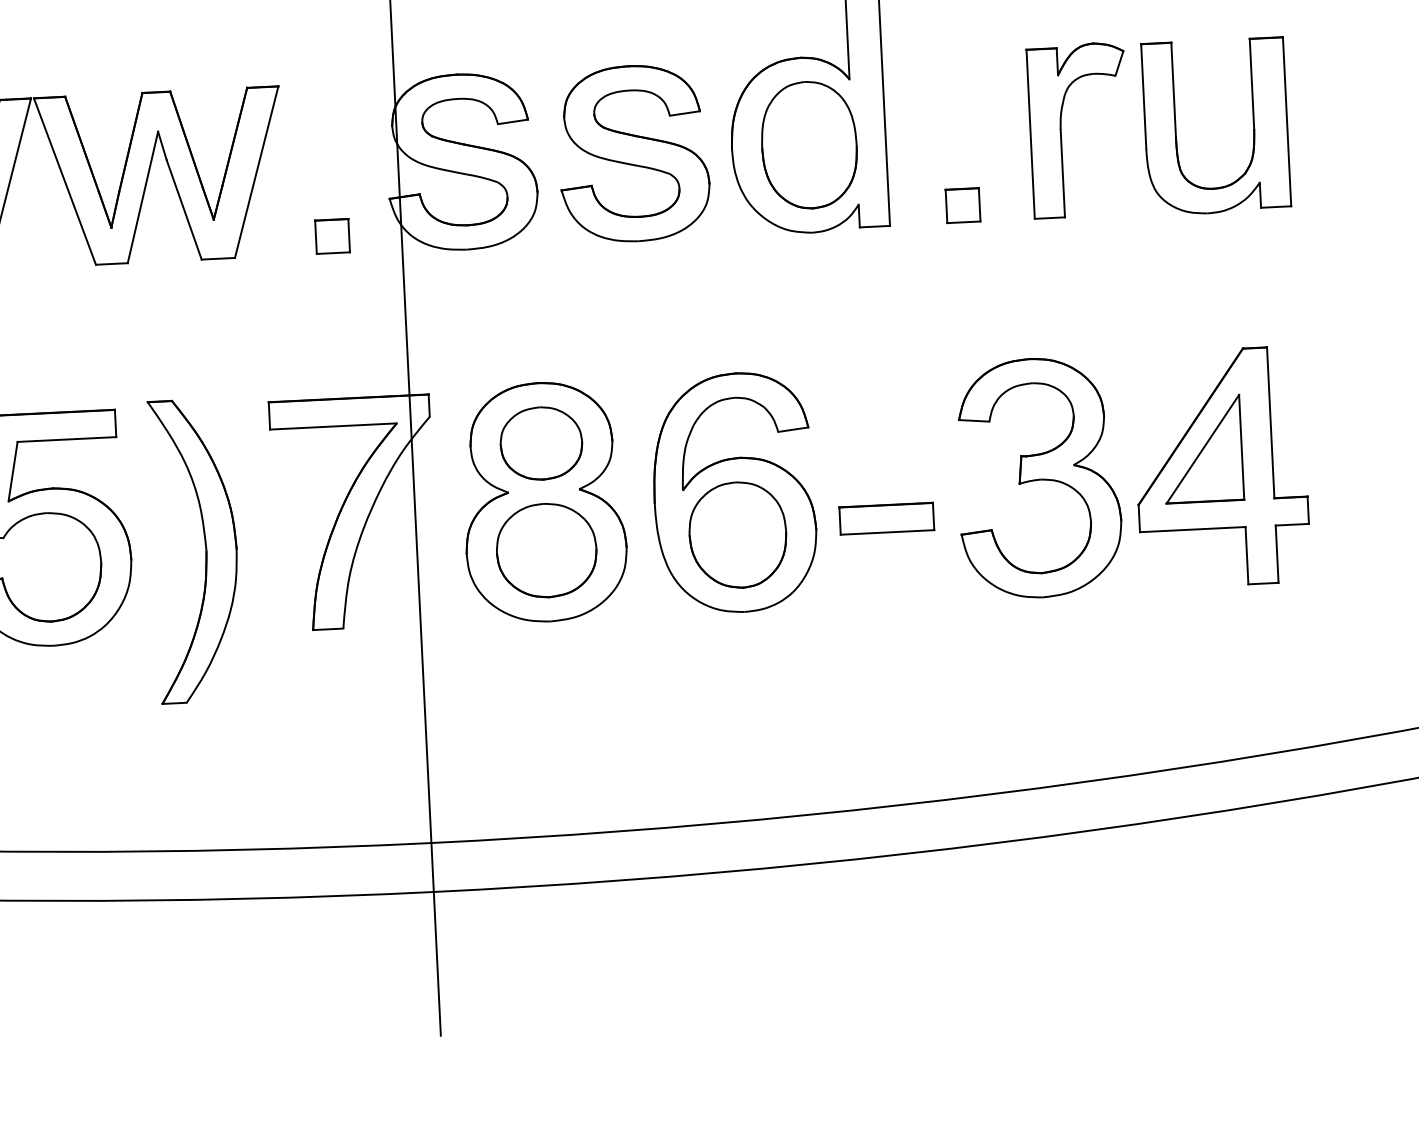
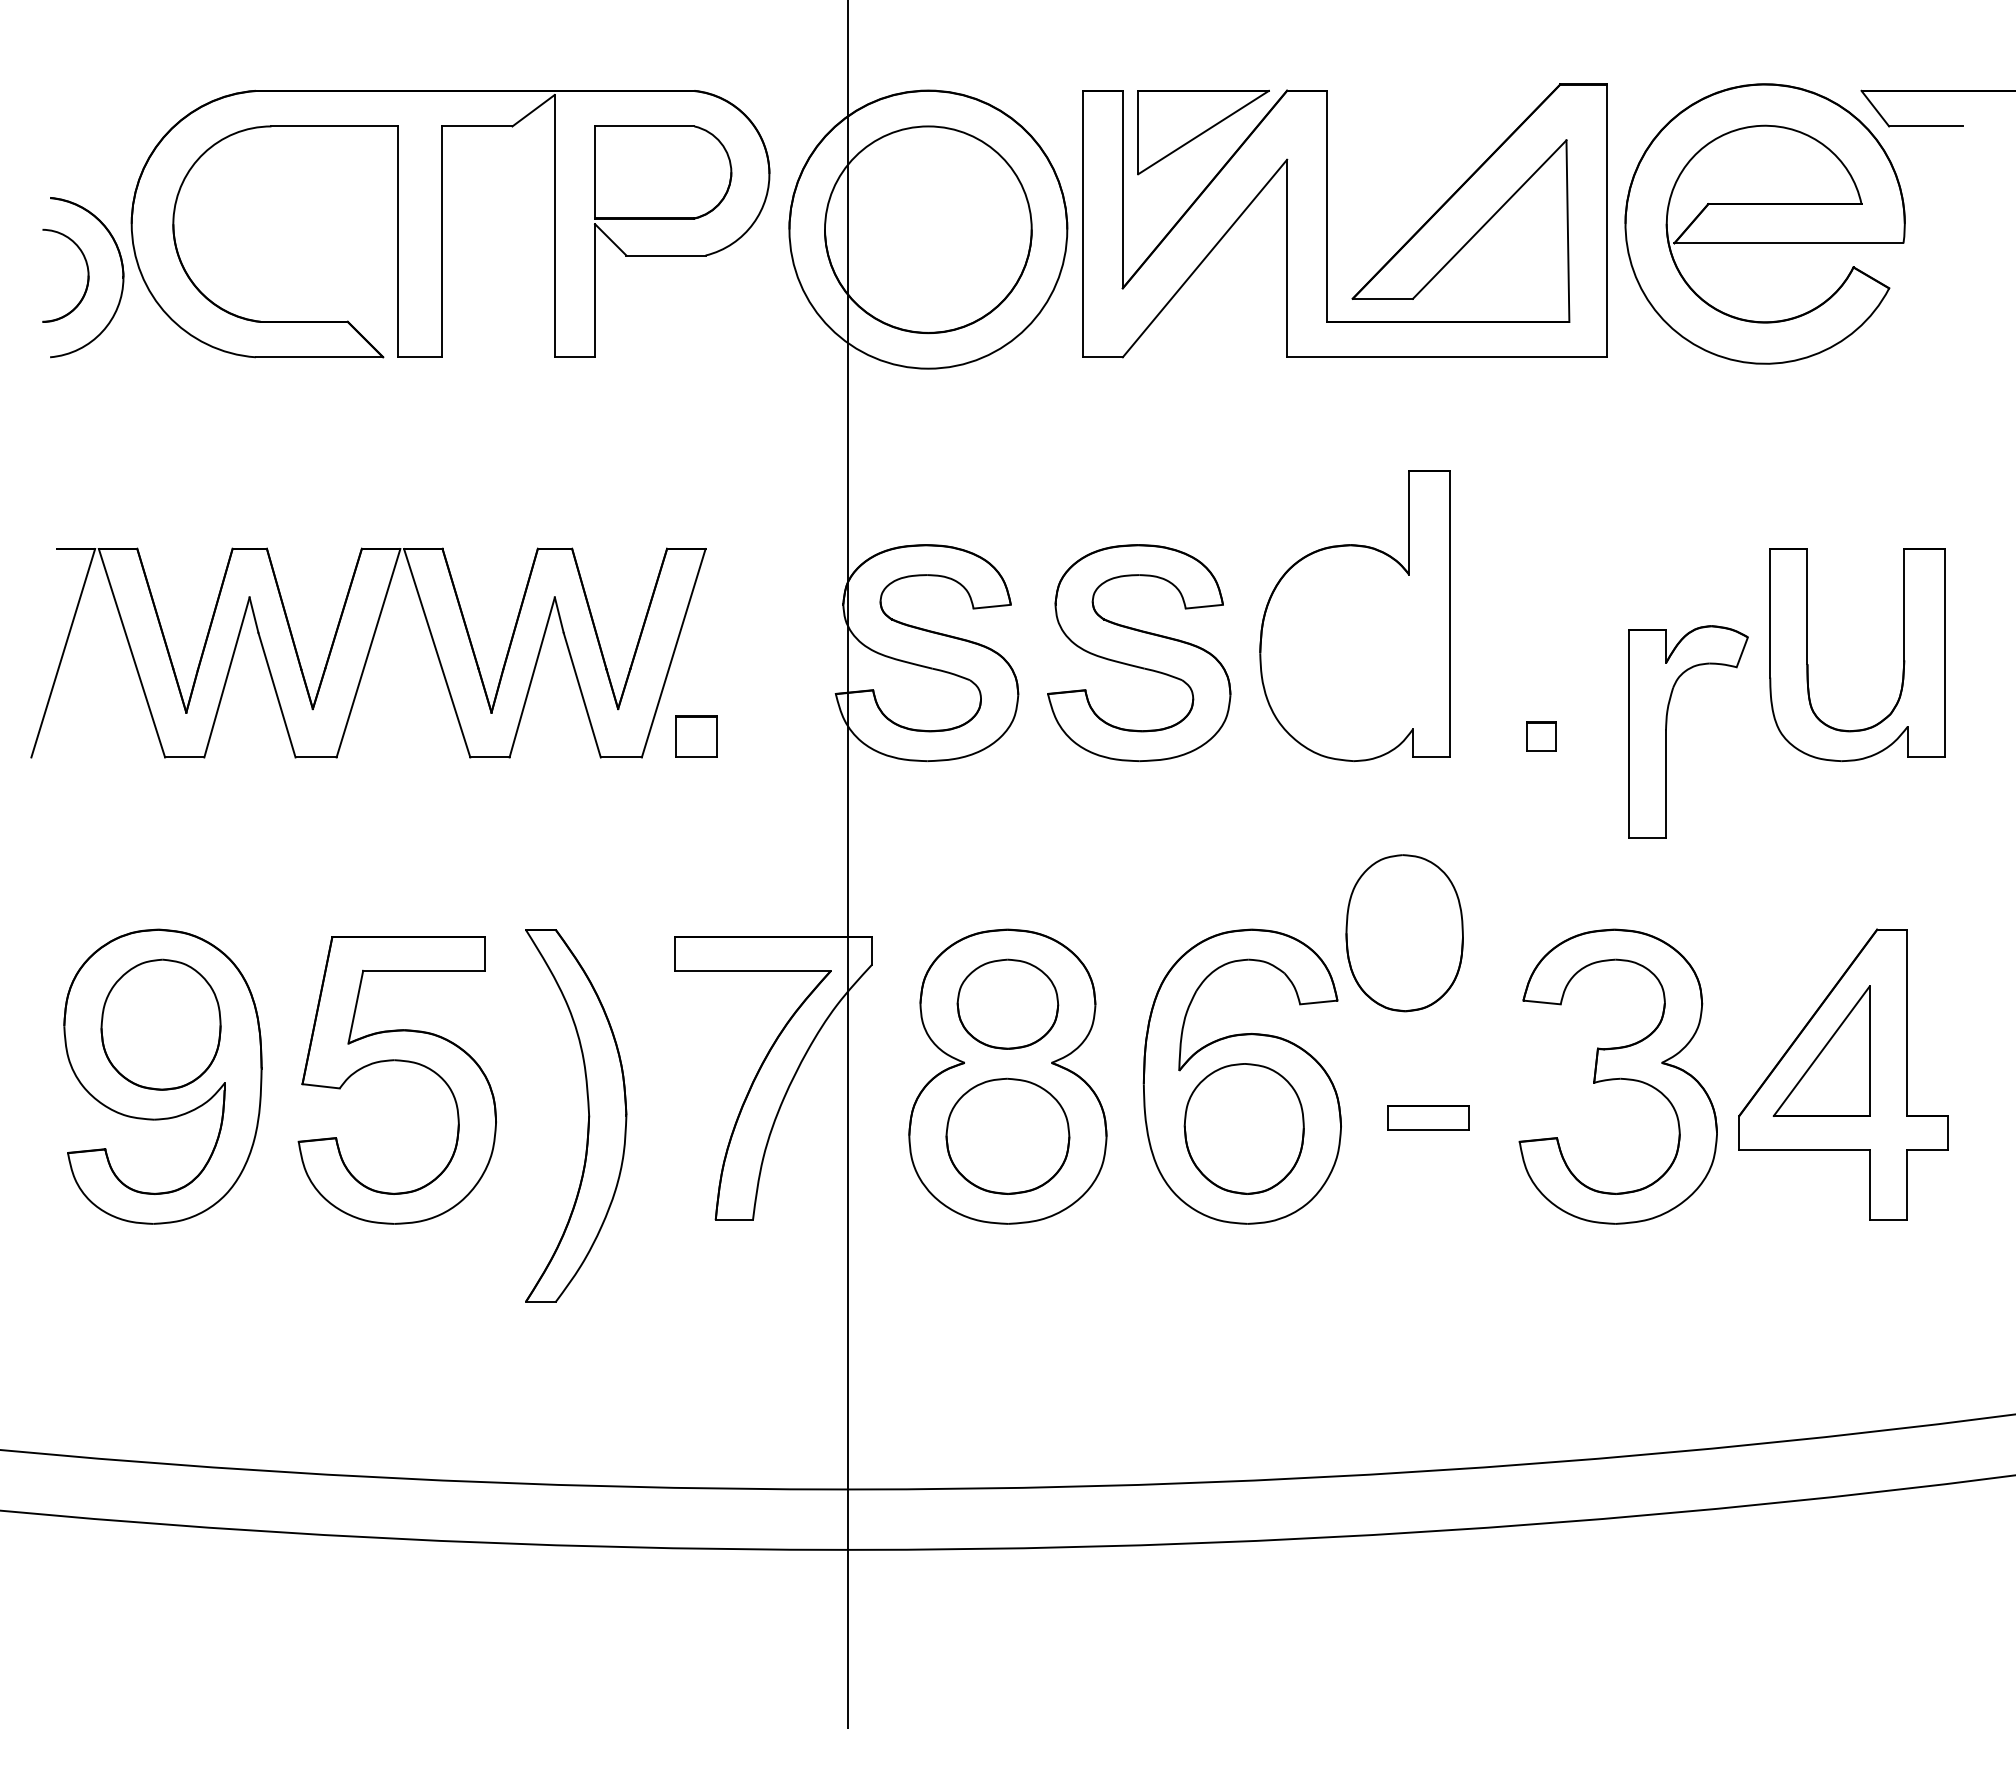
part: (1061, 125) -> (1667, 725), moved
part: (809, 145) -> (1404, 933), moved
part: (963, 205) -> (1541, 736), size x0.7
part: (332, 236) -> (696, 736), moved
part: (886, 518) -> (1428, 1117), size x0.7

